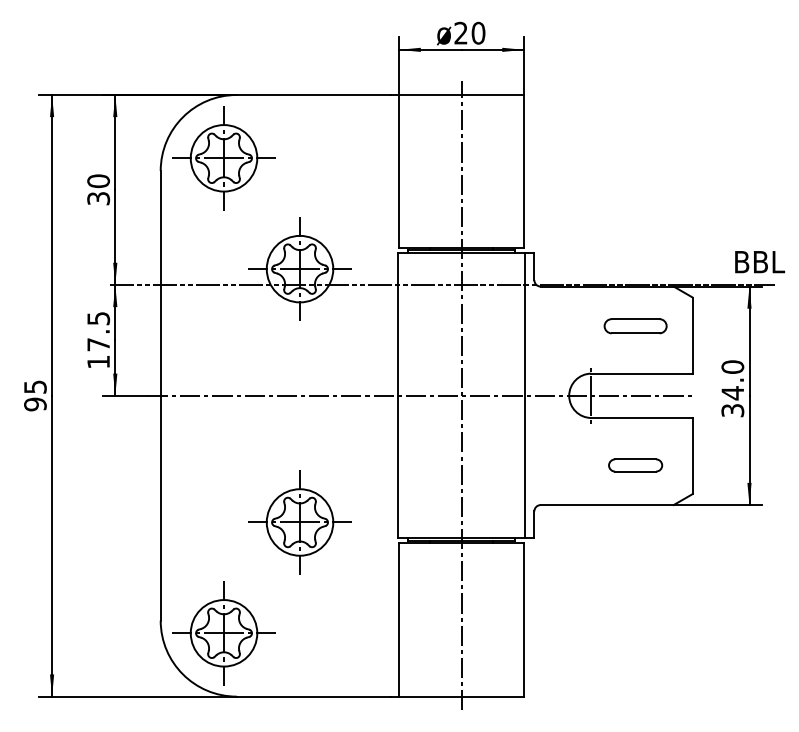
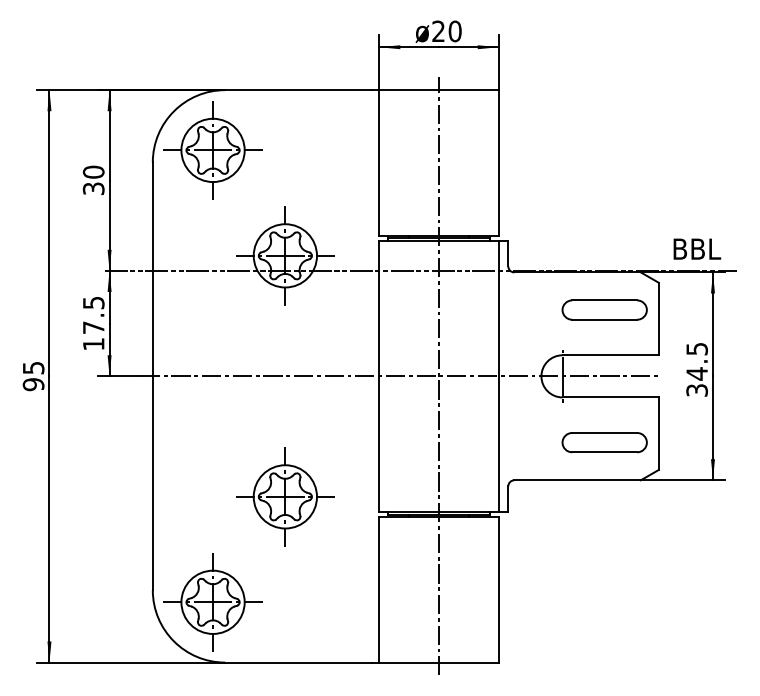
text: (760, 262) -> (697, 249), moved
part: (635, 326) -> (604, 310), size x1.43
text: (732, 366) -> (696, 348), 34.0 -> 34.5
part: (635, 465) -> (604, 442), size x1.67

